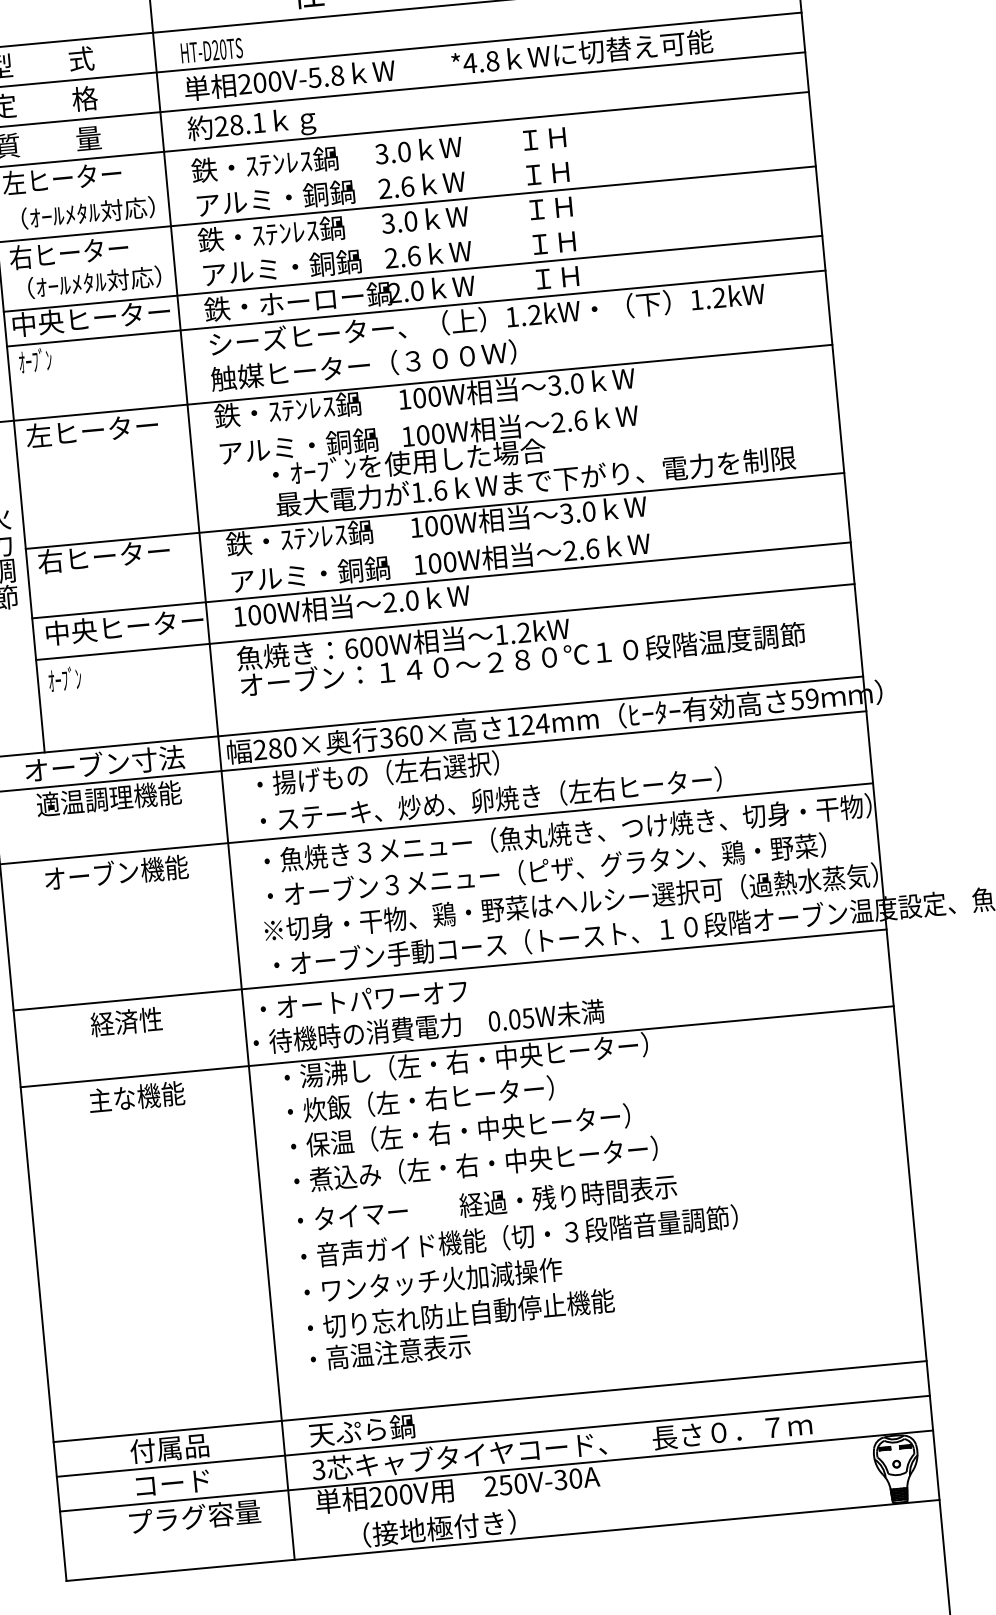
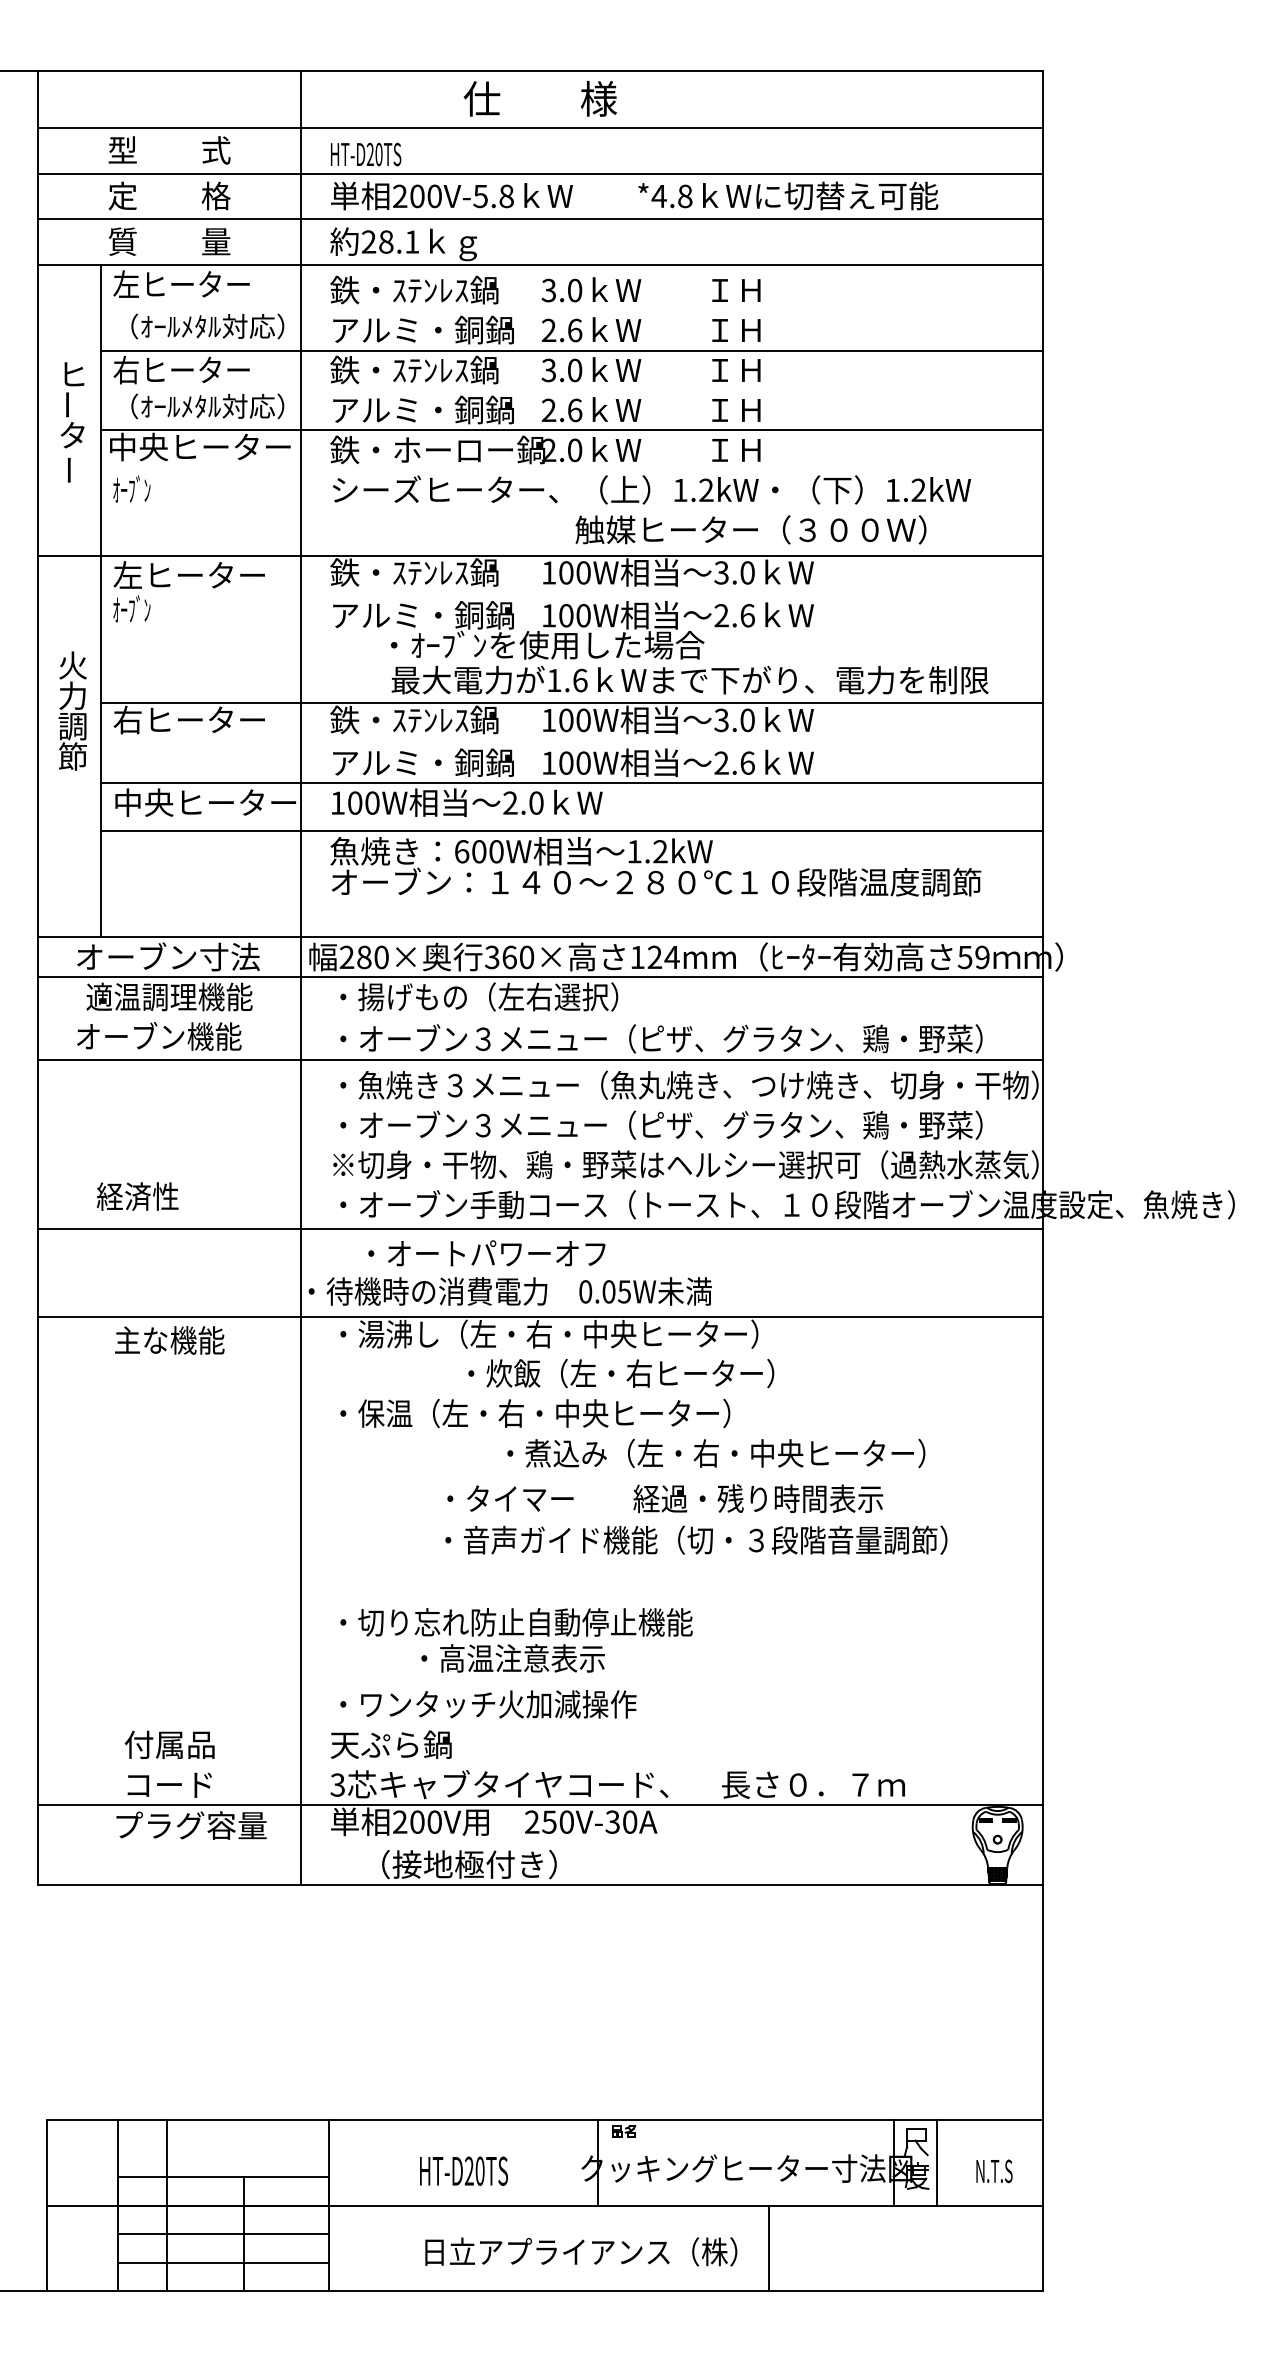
line: (415, 308) -> (571, 470), removed
text: (363, 365) -> (750, 529), moved
text: (64, 678) -> (131, 608), moved
text: (548, 794) -> (671, 1038), ・ステーキ、炒め、卵焼き（左右ヒーター） -> ・オーブン３メニュー（ピザ、グラタン、鶏・野菜）
text: (116, 872) -> (159, 1036), moved
text: (363, 999) -> (486, 1253), moved
text: (126, 1021) -> (137, 1196), moved
text: (420, 1099) -> (621, 1373), moved
text: (475, 1163) -> (716, 1452), moved
text: (487, 1203) -> (665, 1498), moved
text: (519, 1236) -> (696, 1539), moved
text: (433, 1280) -> (488, 1704), moved
text: (390, 1352) -> (512, 1658), moved
line: (490, 1401) -> (540, 1725), removed
line: (493, 1436) -> (540, 1765), removed

